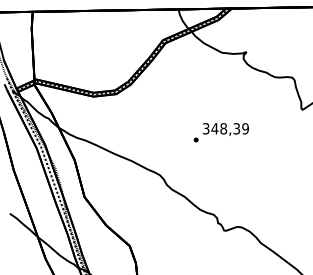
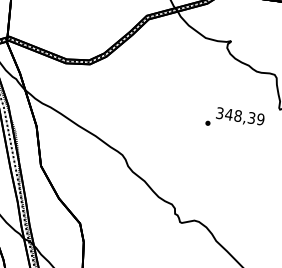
text: (220, 132) -> (234, 119), moved

